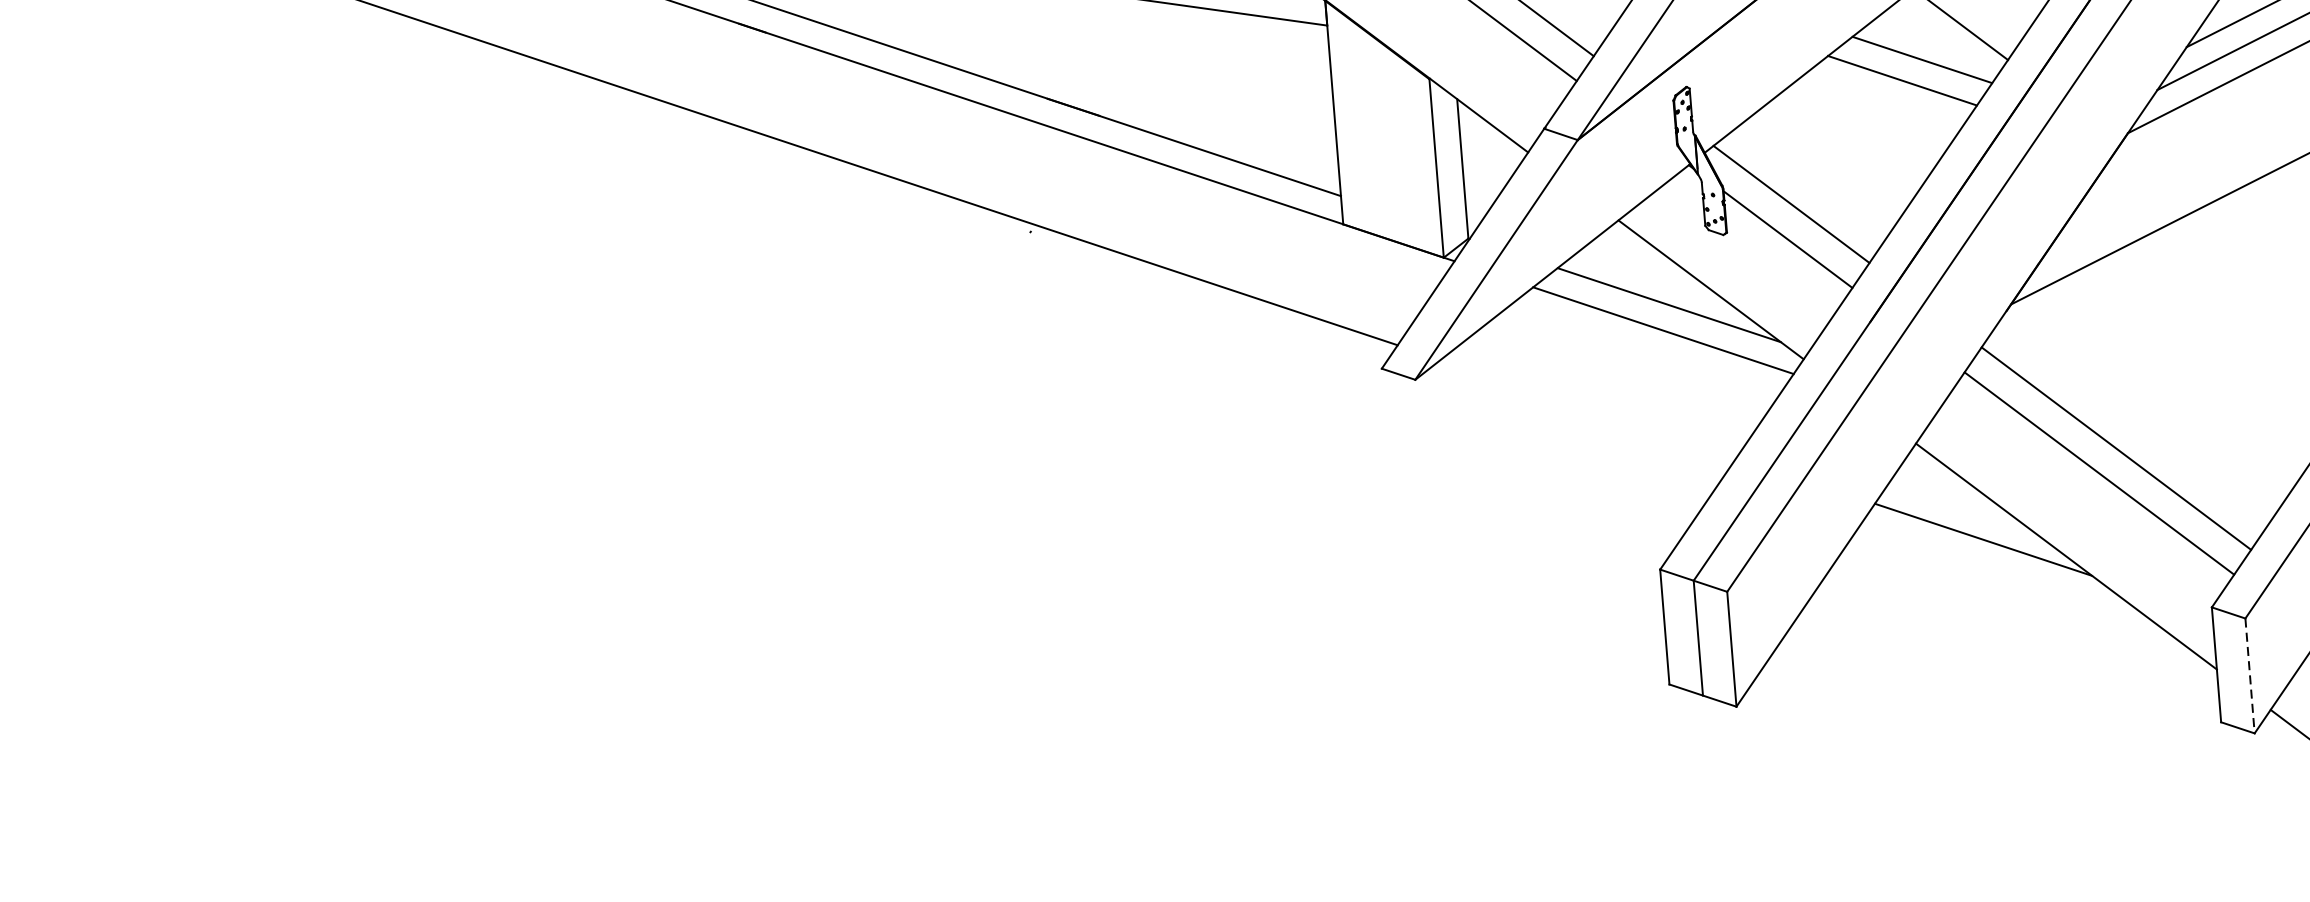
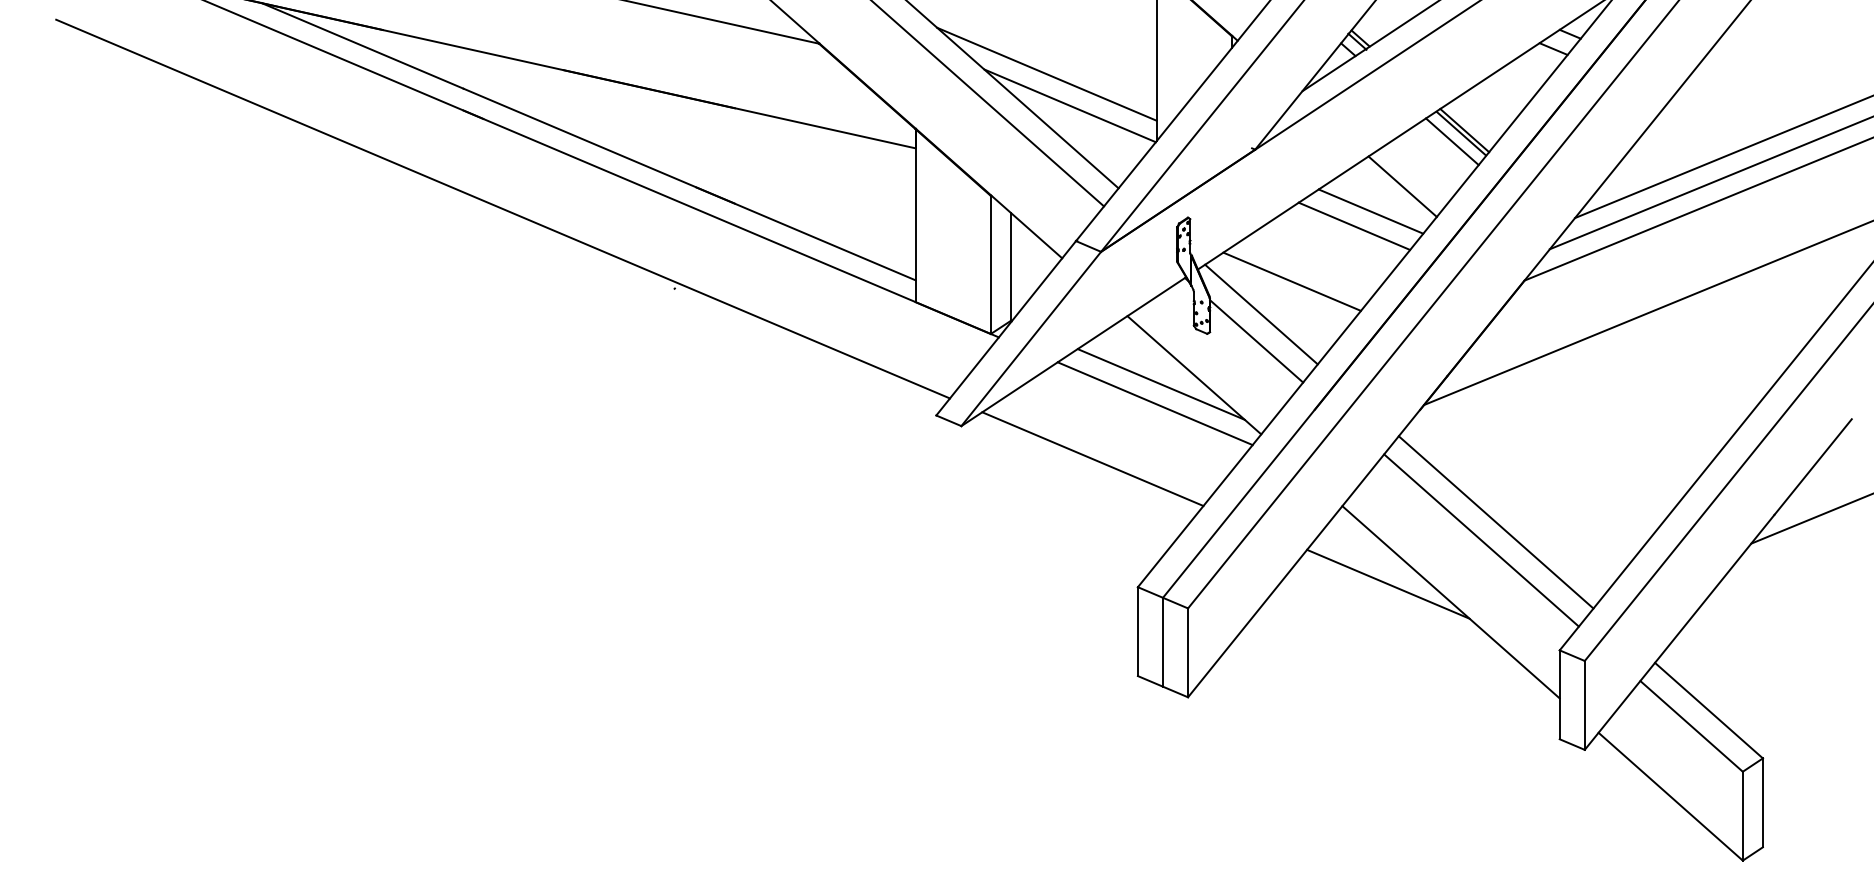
line: (1826, 158) -> (1291, 281), added
line: (1588, 409) -> (1092, 459), added
line: (2249, 676) -> (1584, 705), dashed -> solid

